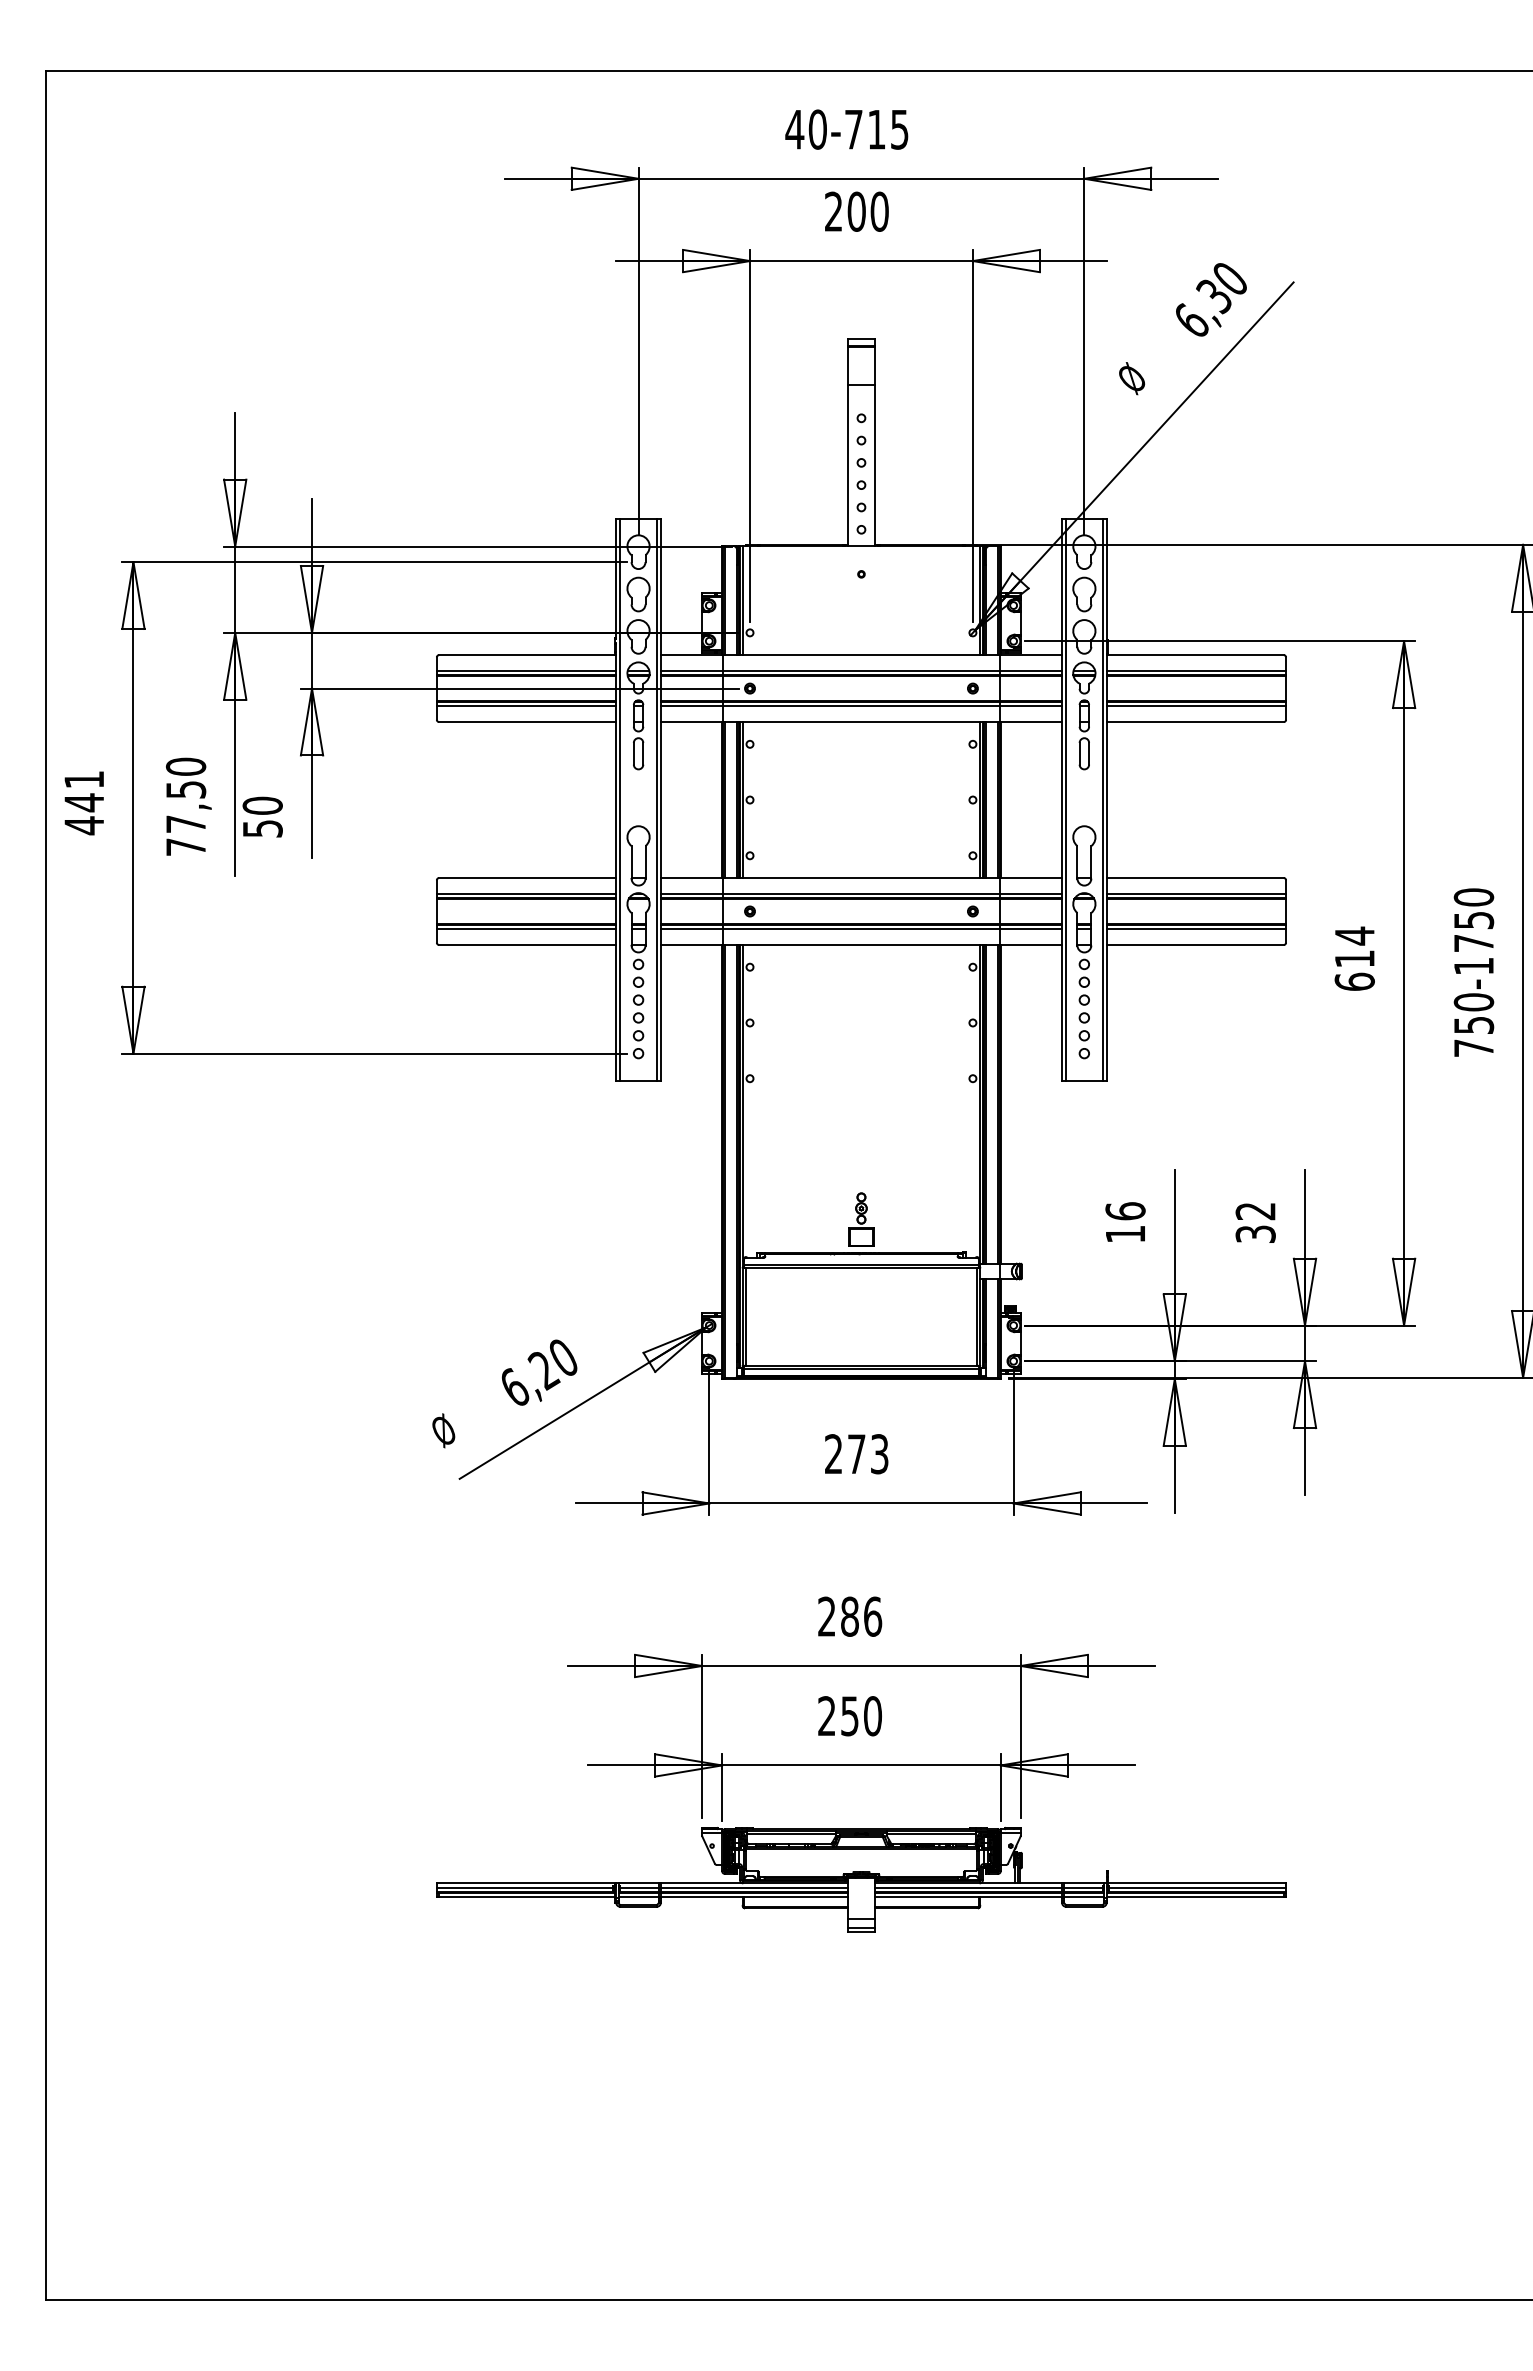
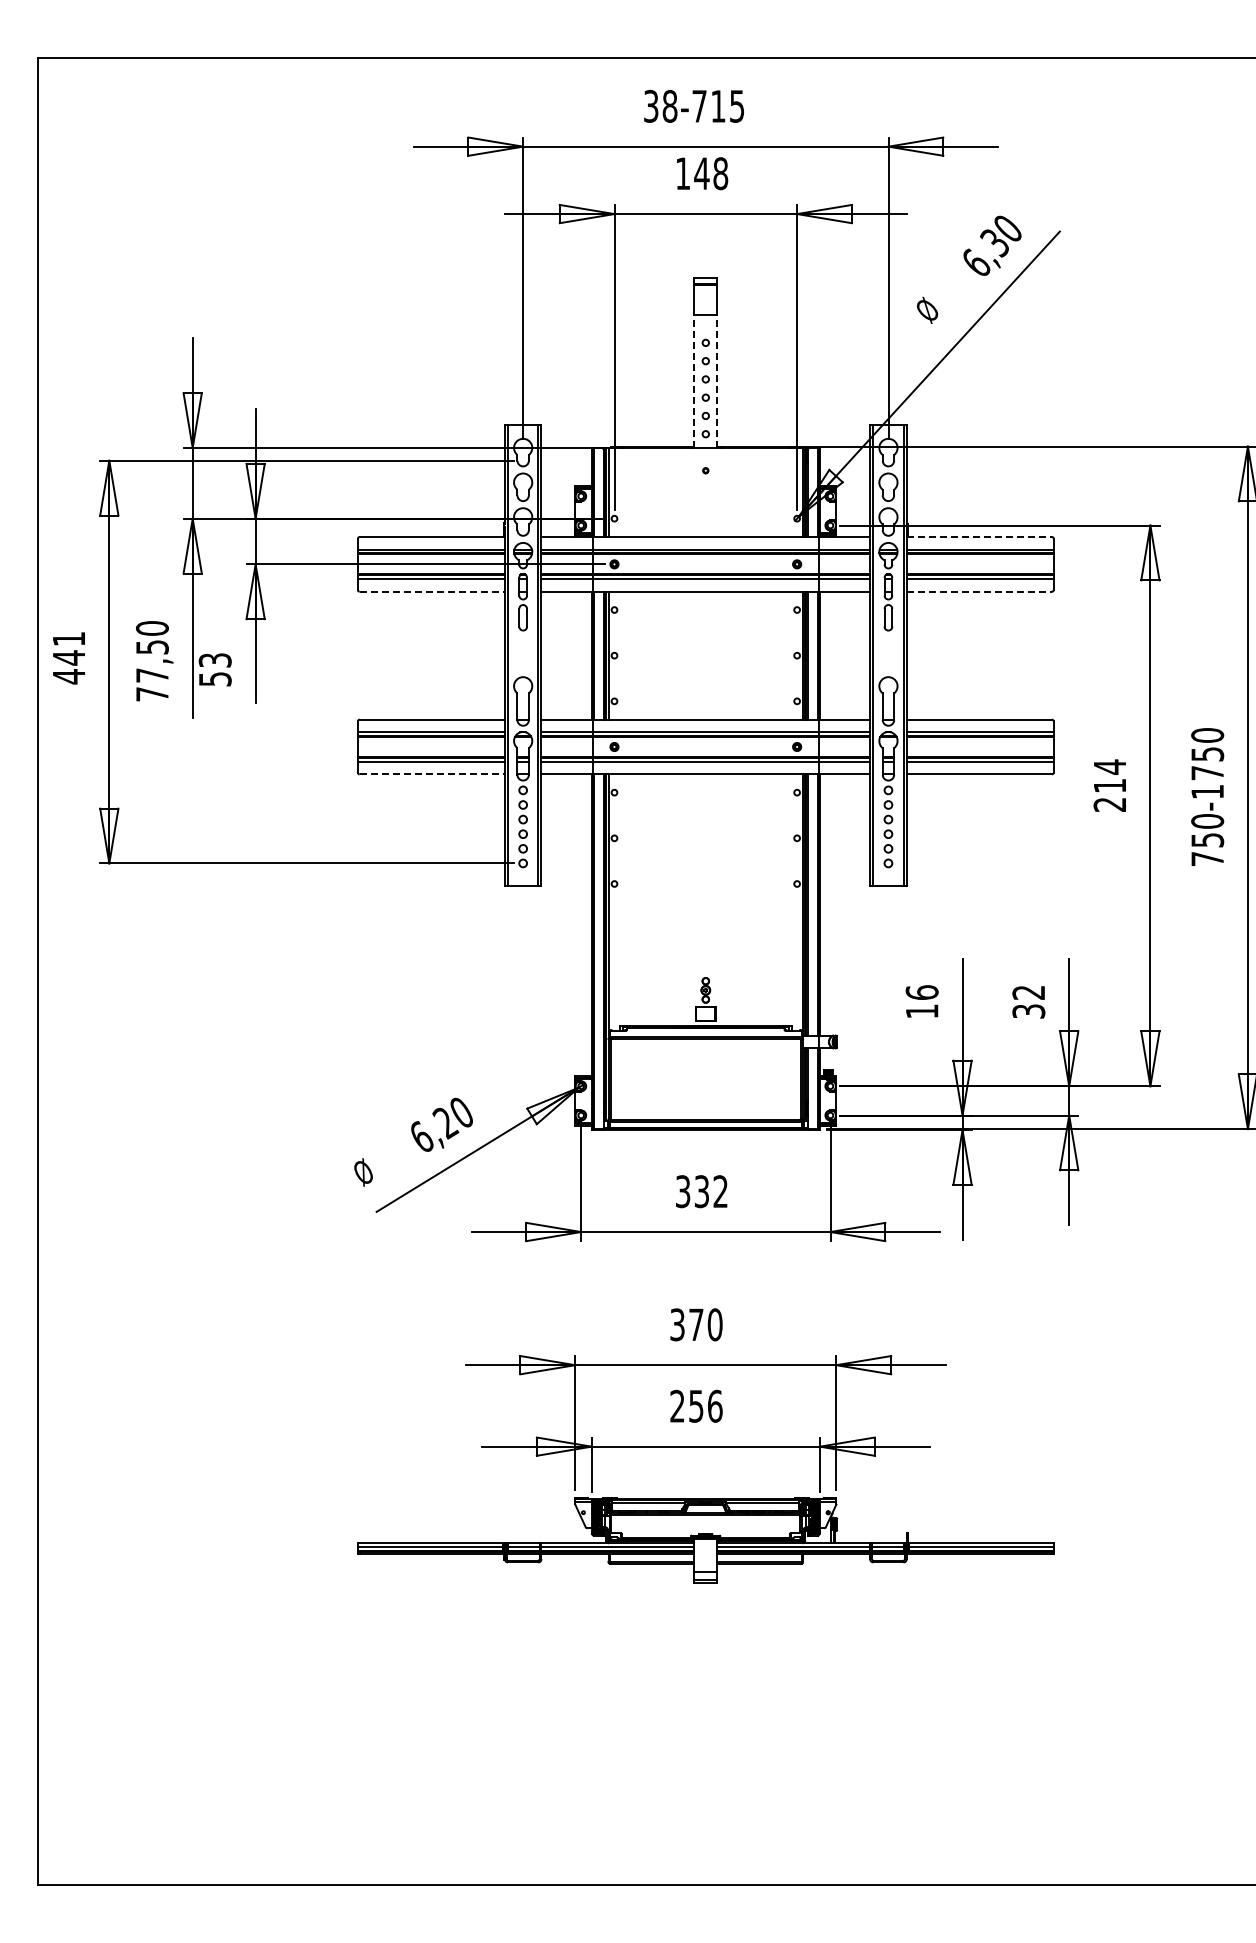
text: (806, 128) -> (660, 105), 40-715 -> 38-715
text: (857, 211) -> (702, 173), 200 -> 148
line: (847, 465) -> (694, 381), solid -> dashed
line: (875, 465) -> (717, 381), solid -> dashed
line: (1195, 654) -> (979, 536), solid -> dashed
line: (527, 721) -> (432, 591), solid -> dashed
line: (1195, 721) -> (979, 591), solid -> dashed
text: (261, 805) -> (214, 660), 50 -> 53
line: (527, 945) -> (432, 774), solid -> dashed
text: (1354, 981) -> (1109, 804), 614 -> 214
text: (856, 1454) -> (701, 1191), 273 -> 332
text: (850, 1616) -> (696, 1324), 286 -> 370
text: (872, 1715) -> (714, 1405), 250 -> 256

